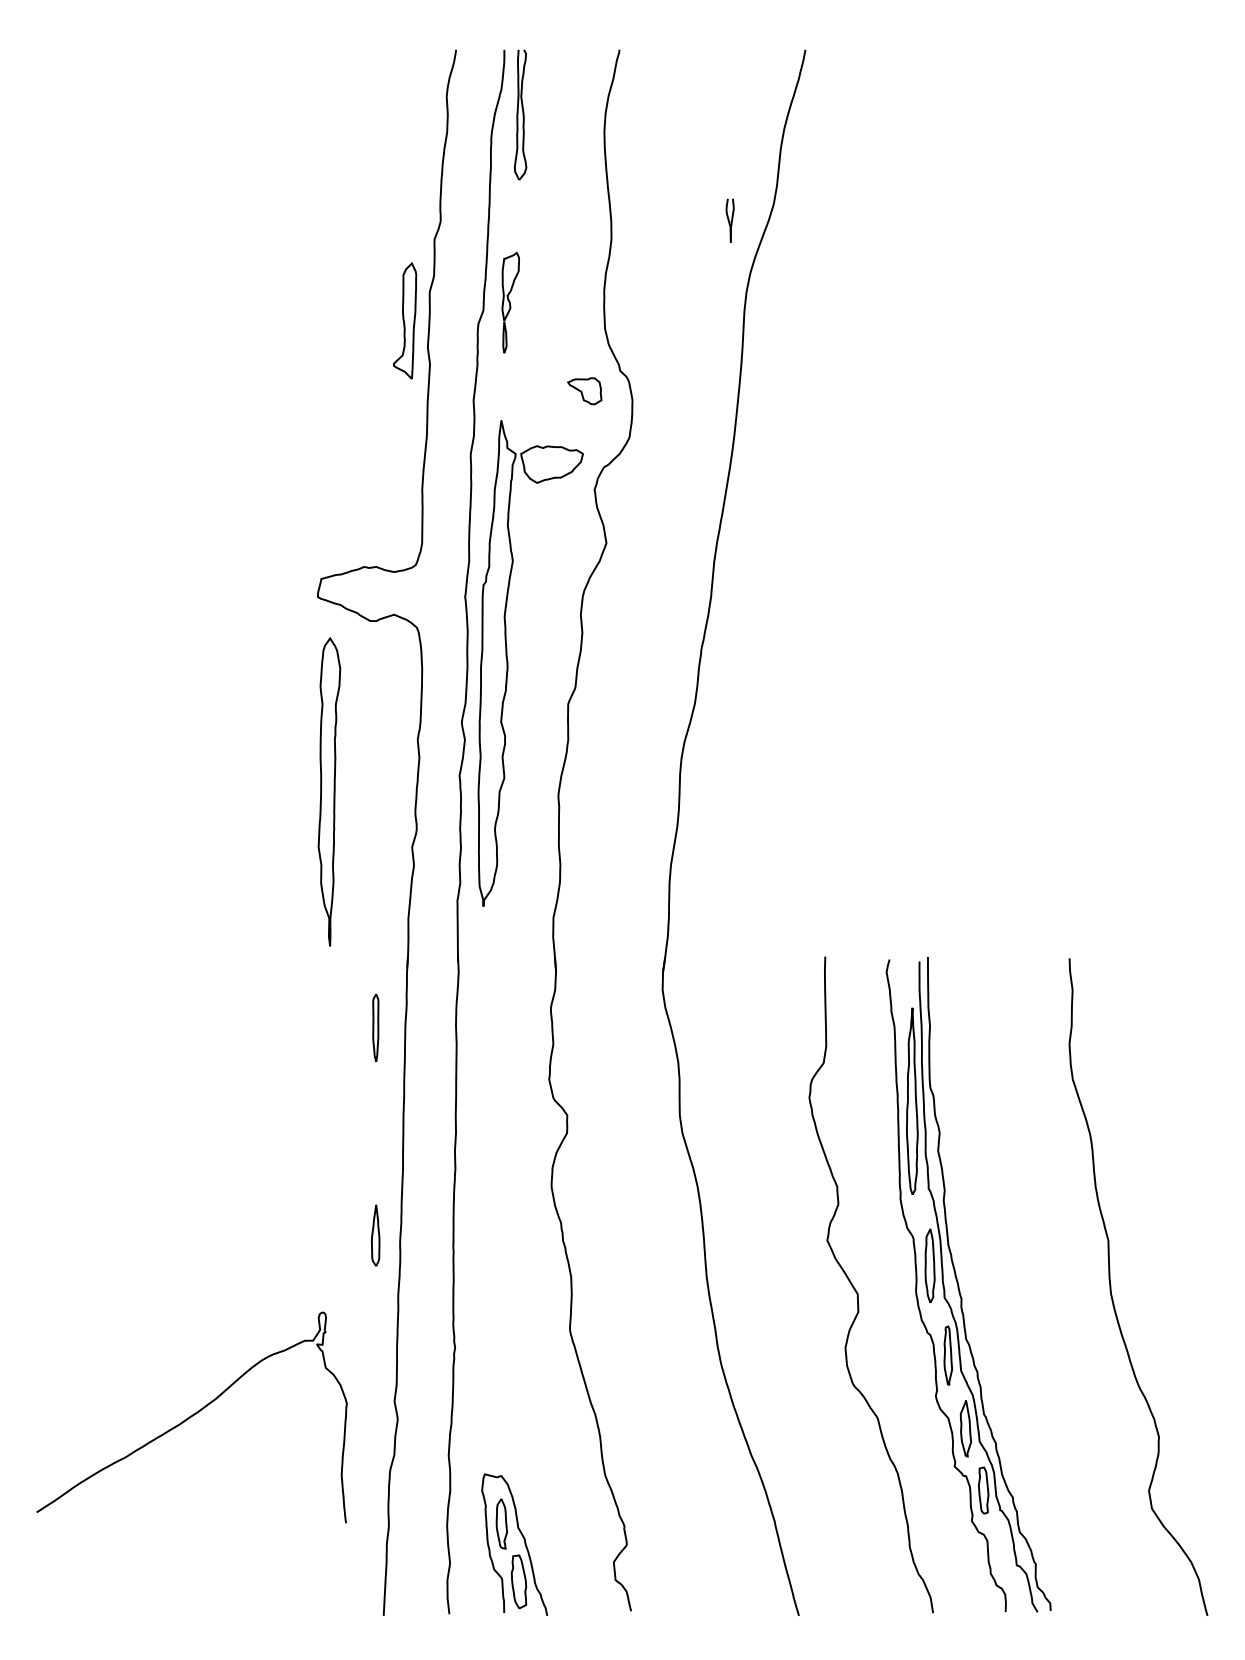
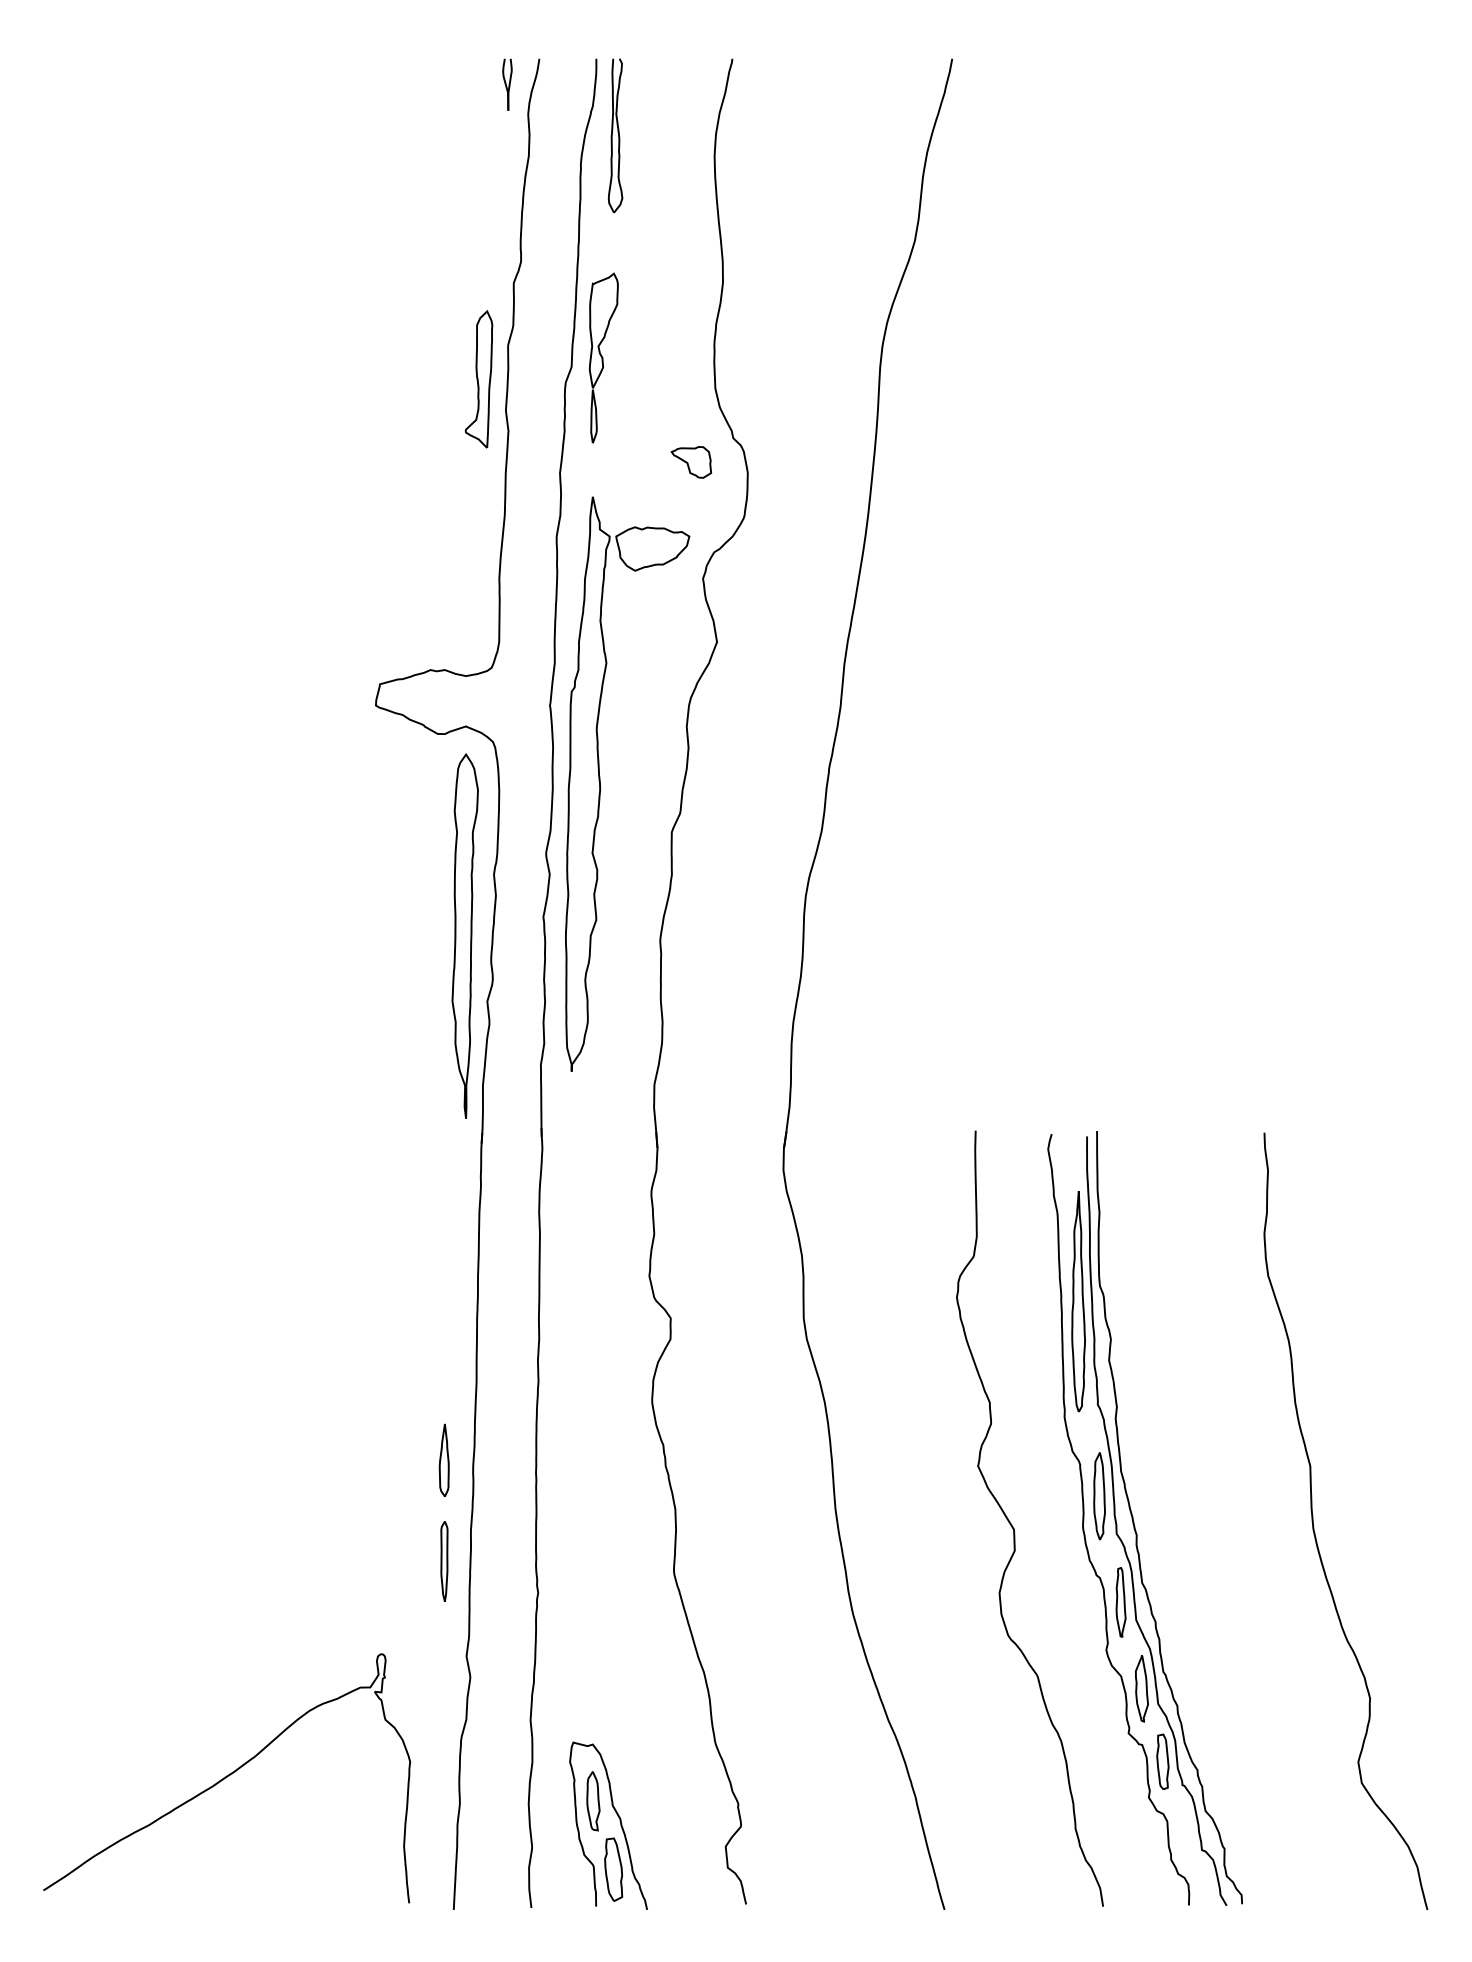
part: (729, 220) -> (506, 84), moved
part: (510, 302) -> (603, 357), size x1.43
part: (329, 791) -> (465, 935), moved
part: (375, 1027) -> (444, 1560), moved
curve: (191, 1417) -> (226, 1778), moved

